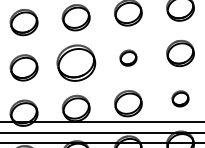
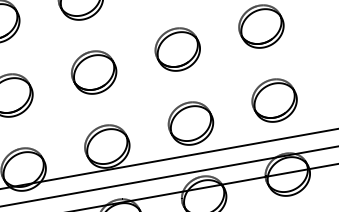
part: (128, 57) -> (177, 48), size x1.67
part: (75, 62) -> (92, 71), size x0.71
part: (180, 98) -> (274, 99), size x1.67

